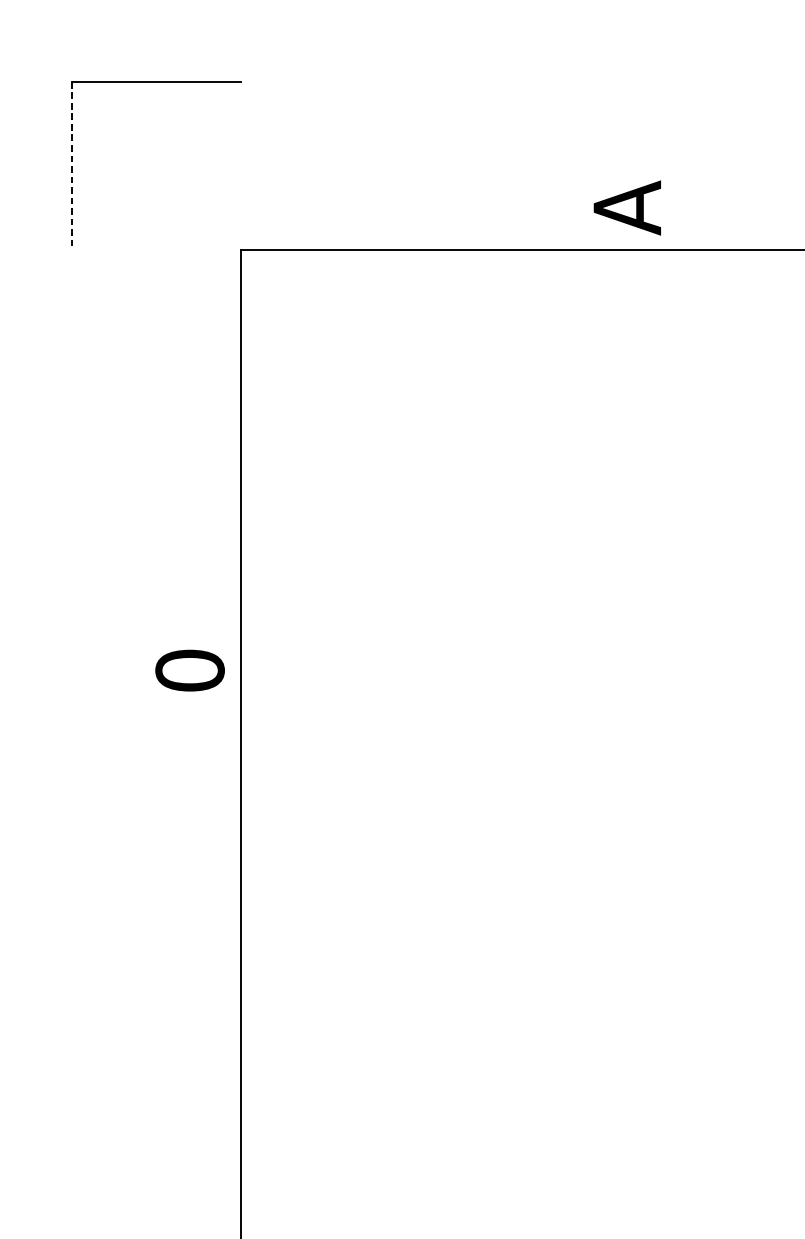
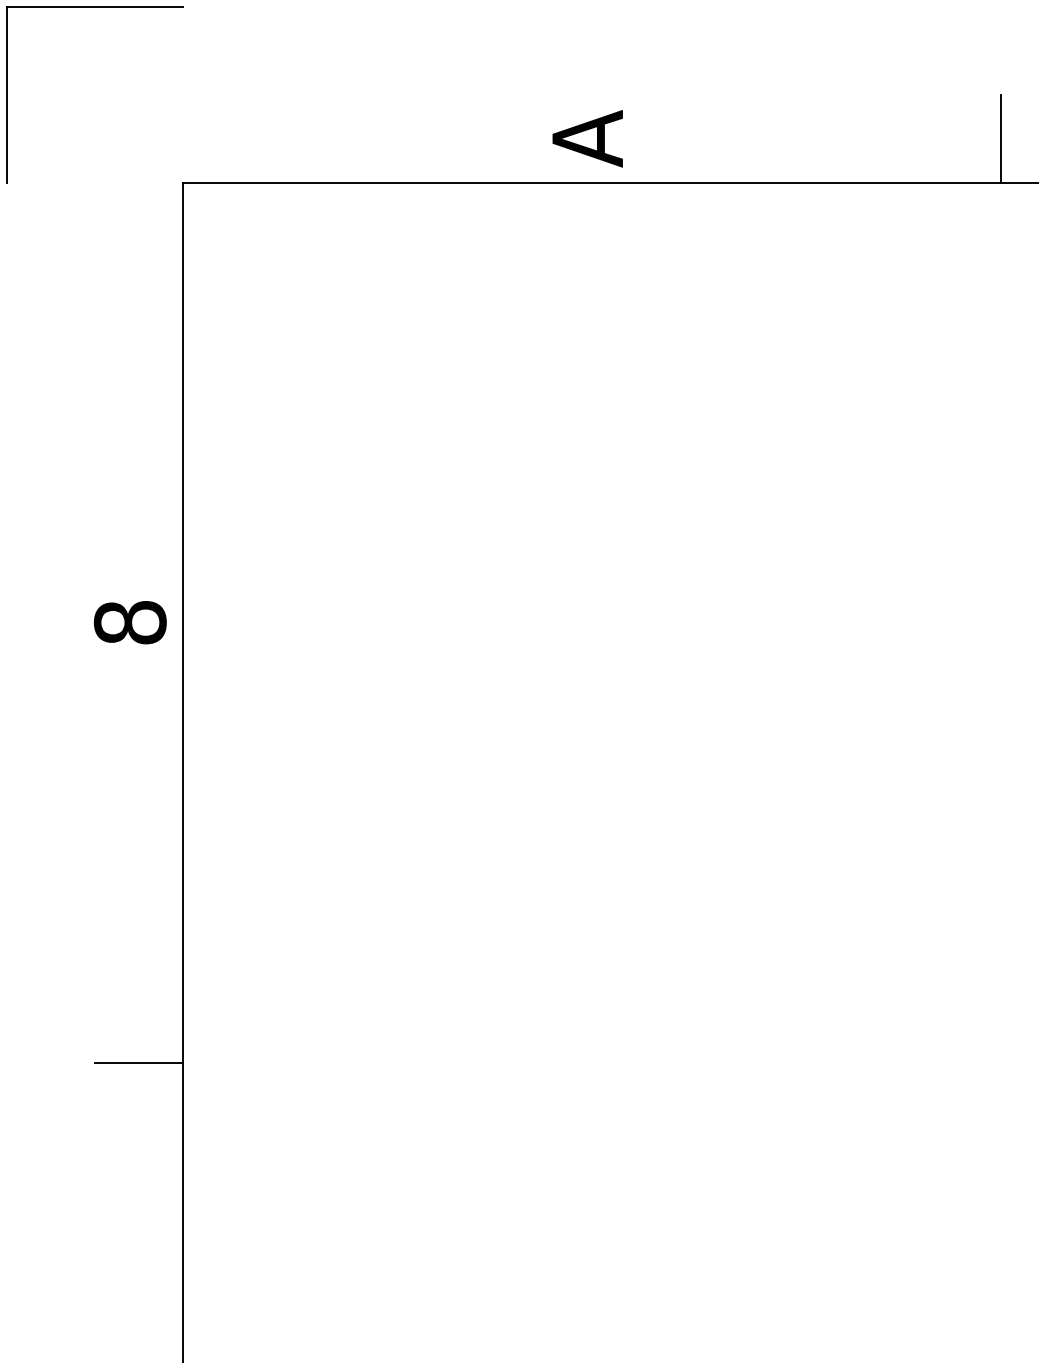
line: (72, 165) -> (7, 94), dashed -> solid
text: (190, 670) -> (130, 622), 0 -> 8
line: (198, 1091) -> (139, 1062), added

